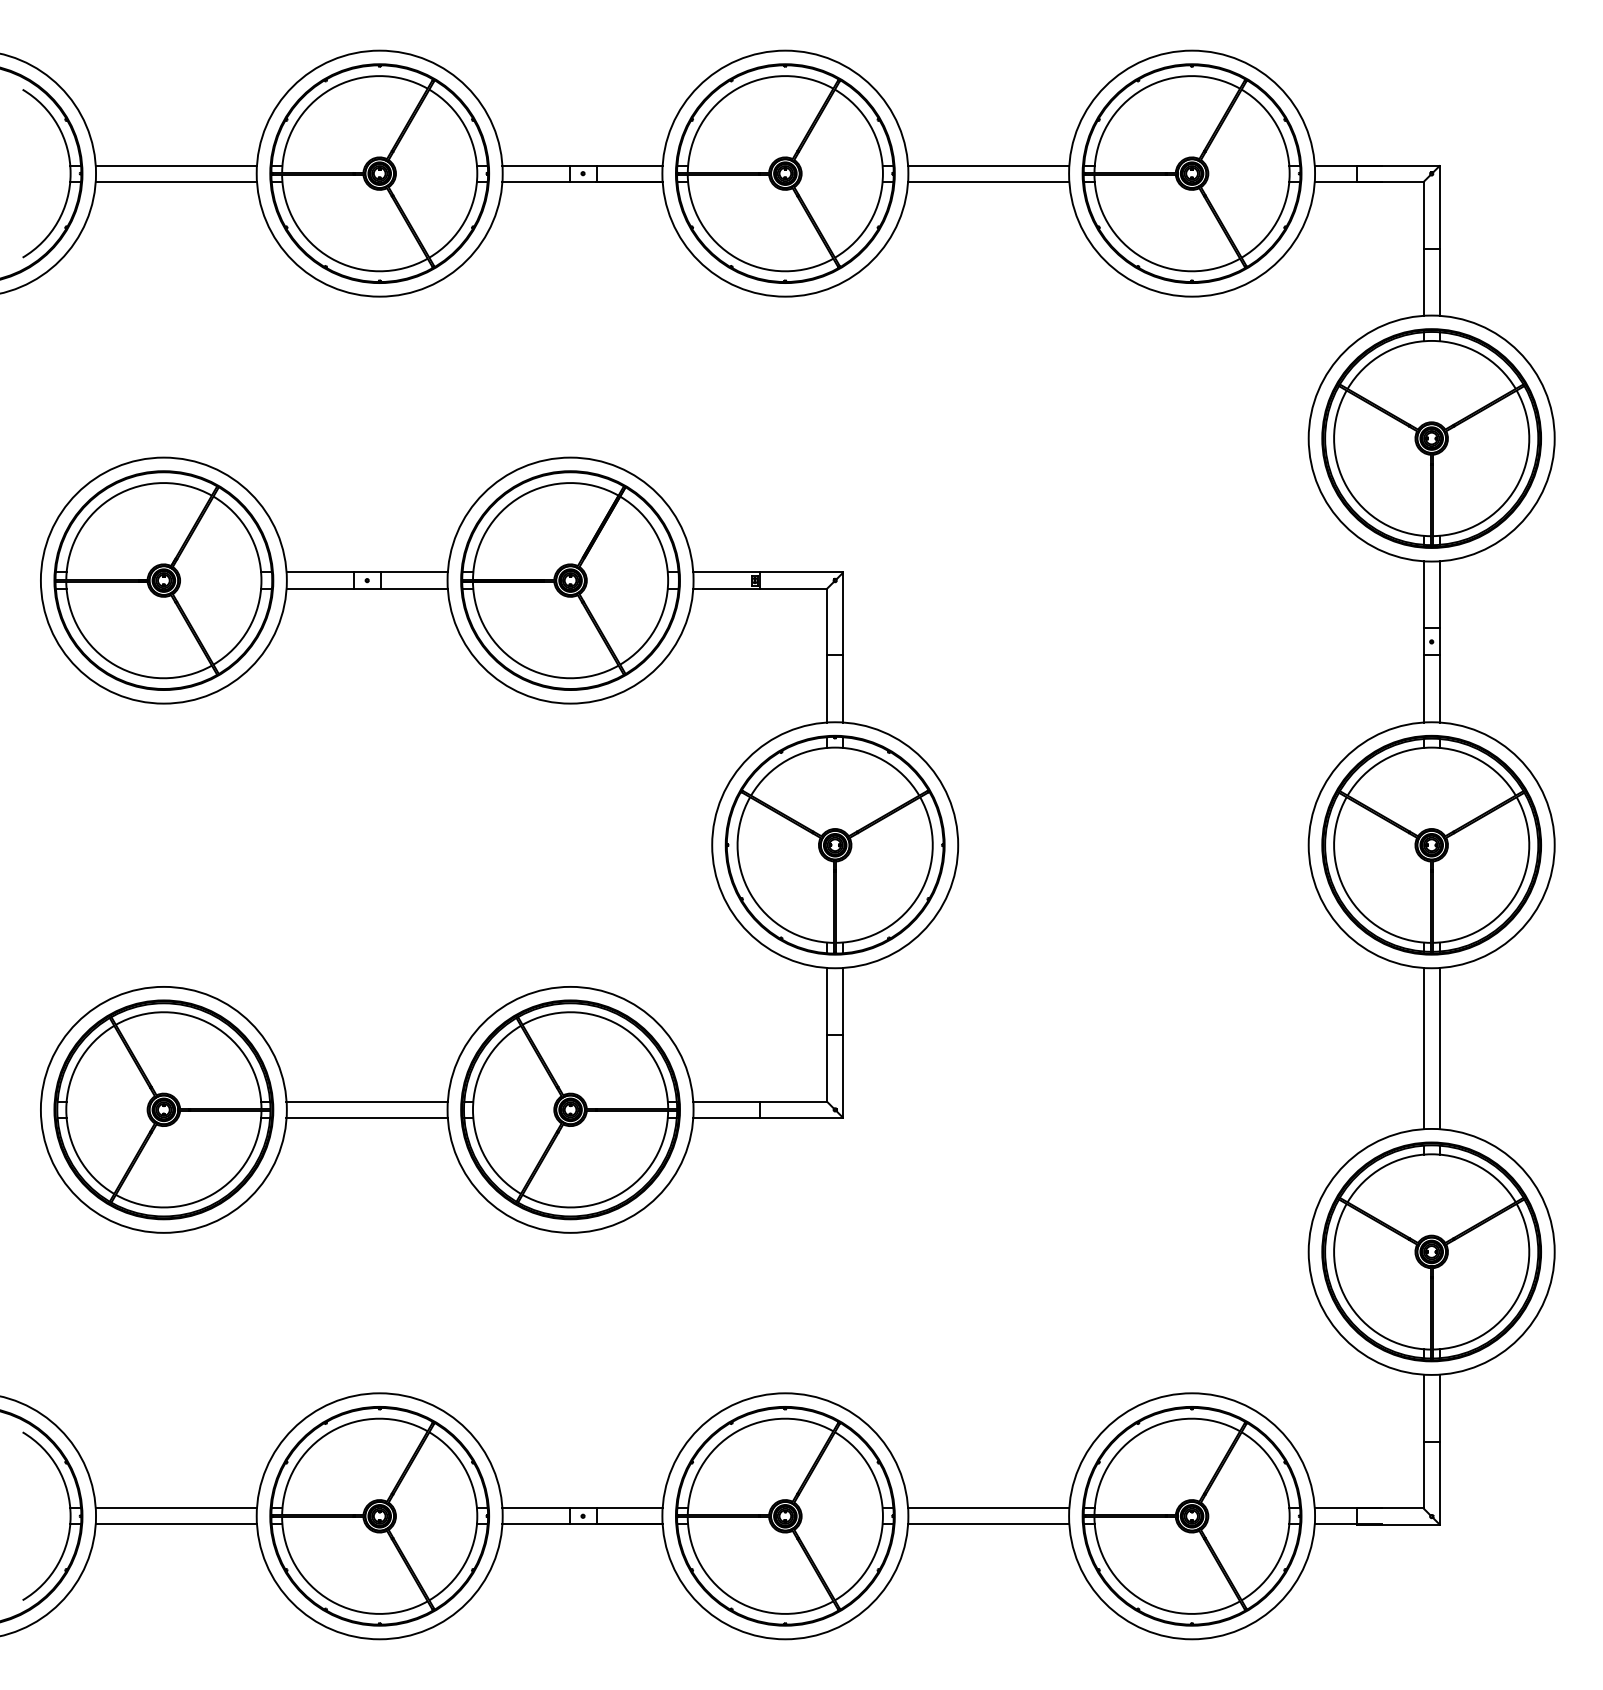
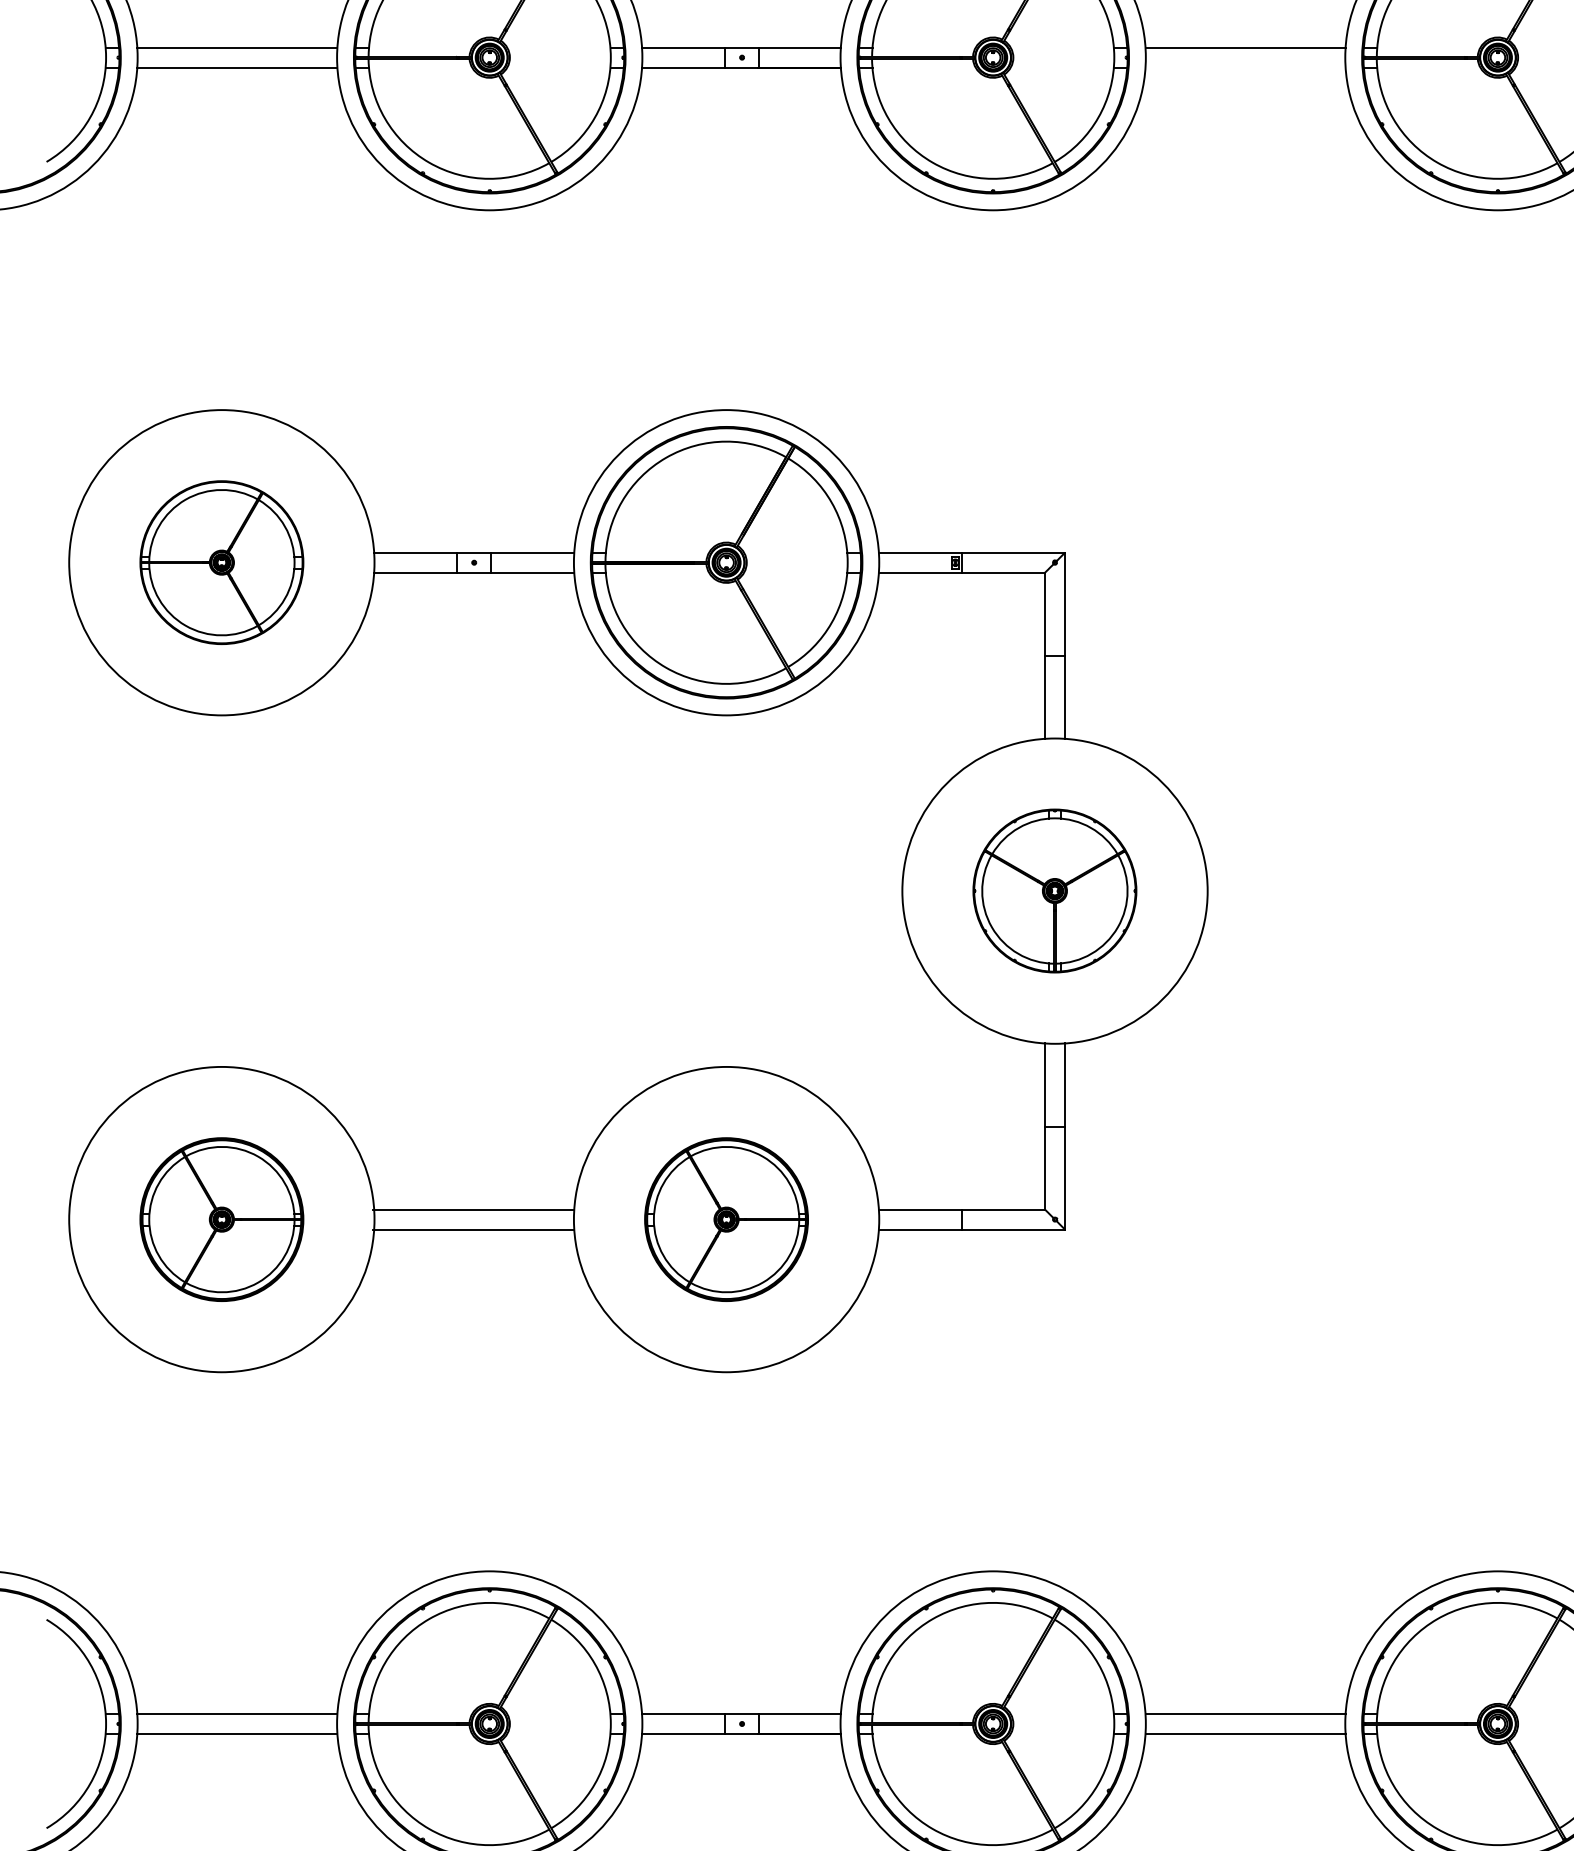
line: (988, 181) -> (1245, 67), removed
part: (163, 580) -> (221, 562), size x0.6
part: (834, 844) -> (1054, 890), size x0.6
part: (163, 1109) -> (221, 1219), size x0.6
part: (570, 1109) -> (726, 1219), size x0.6

